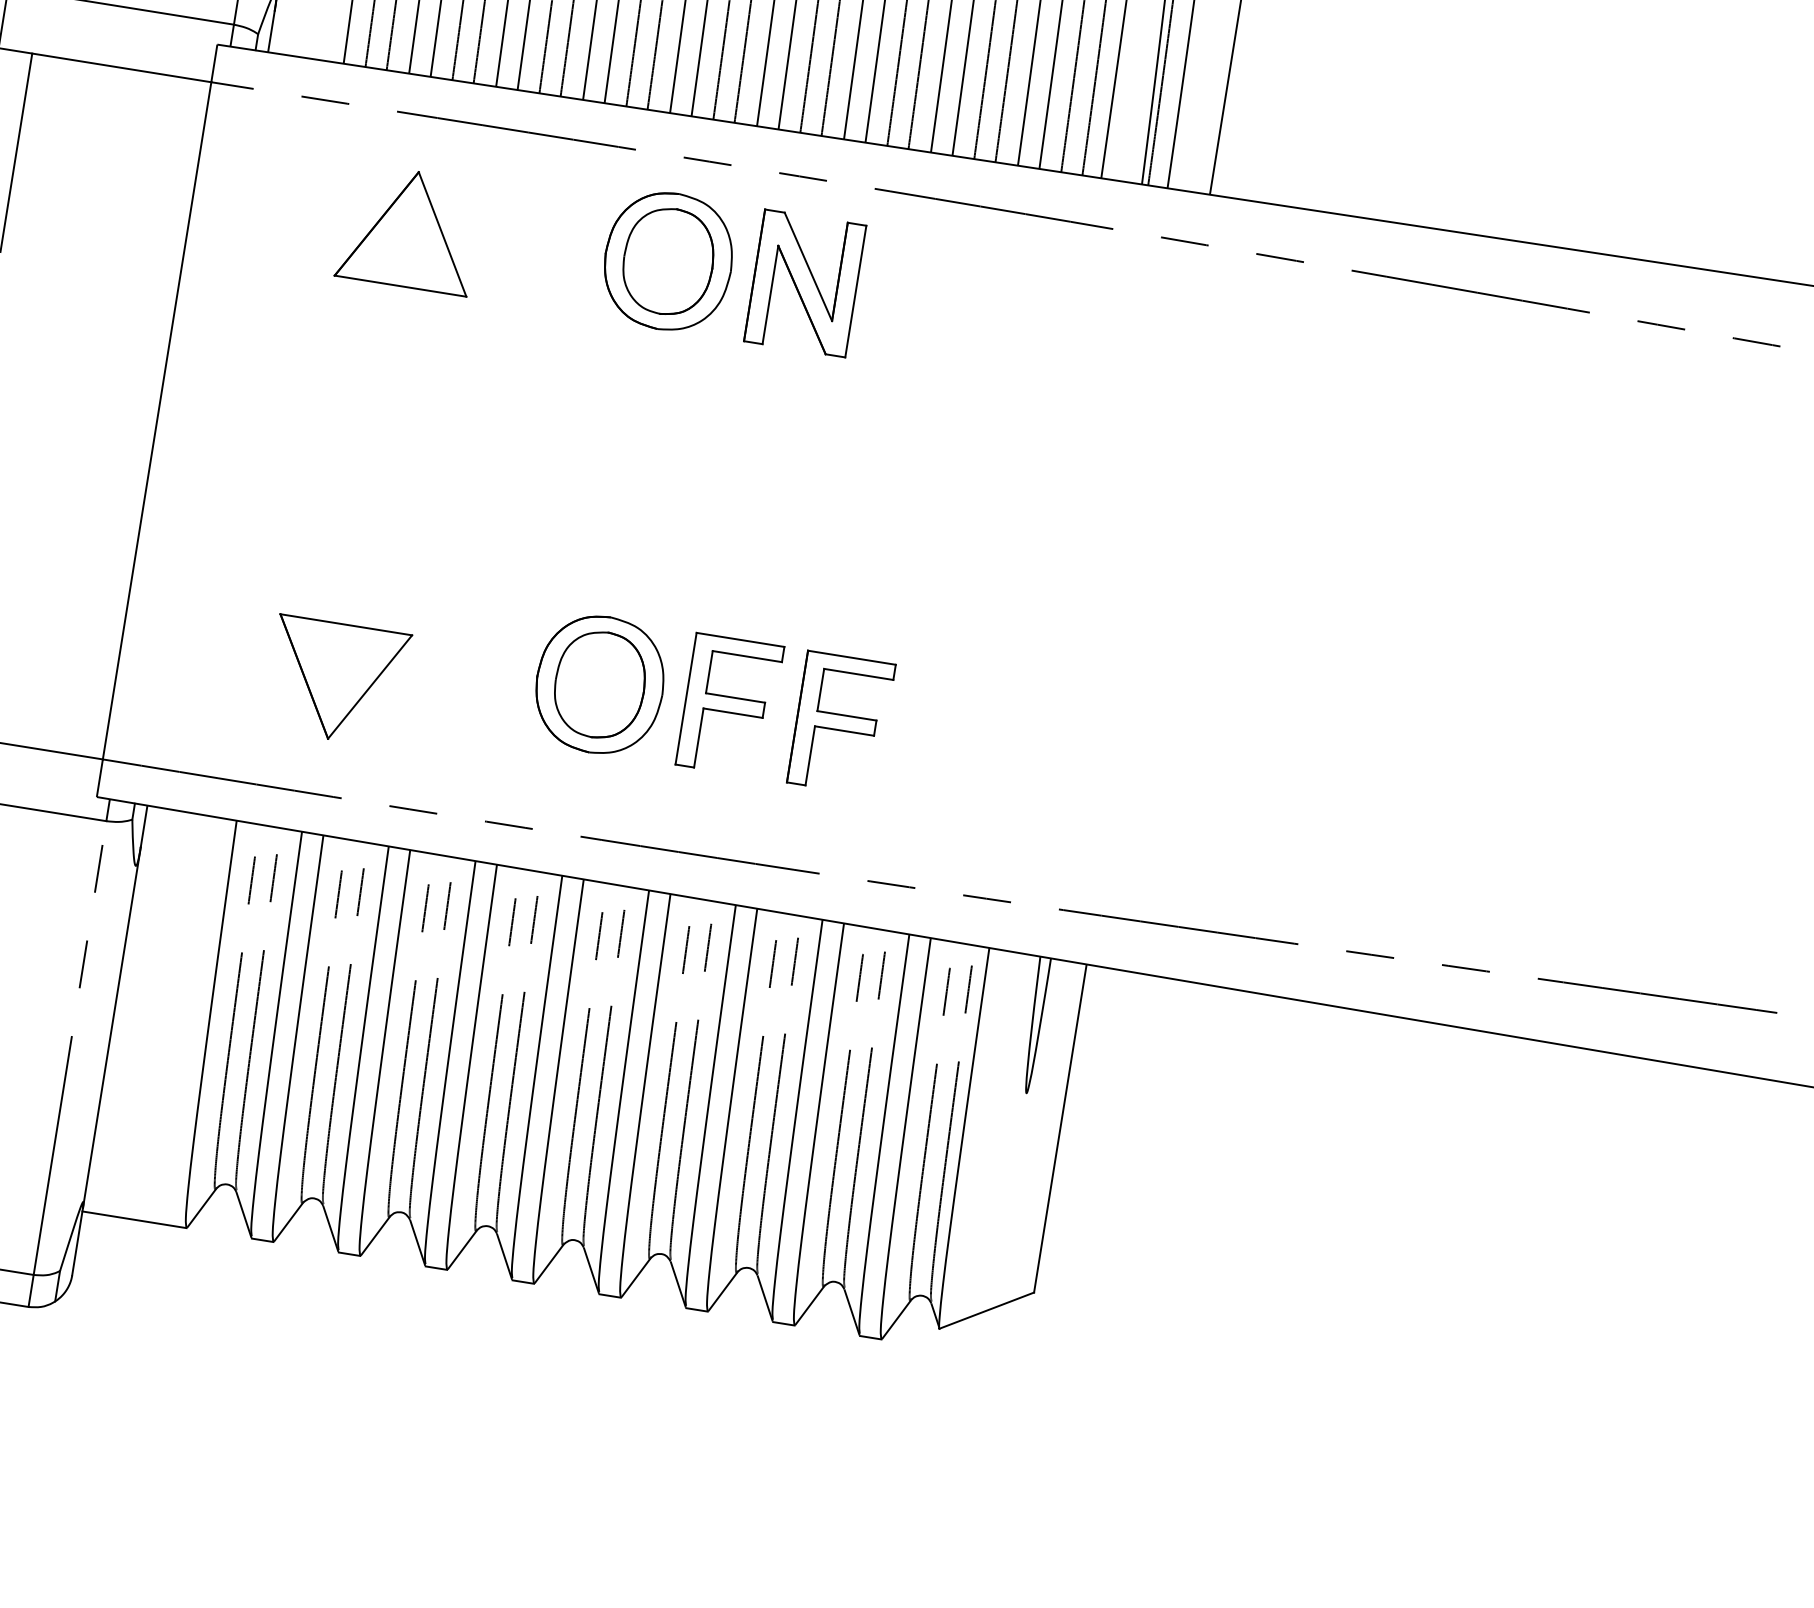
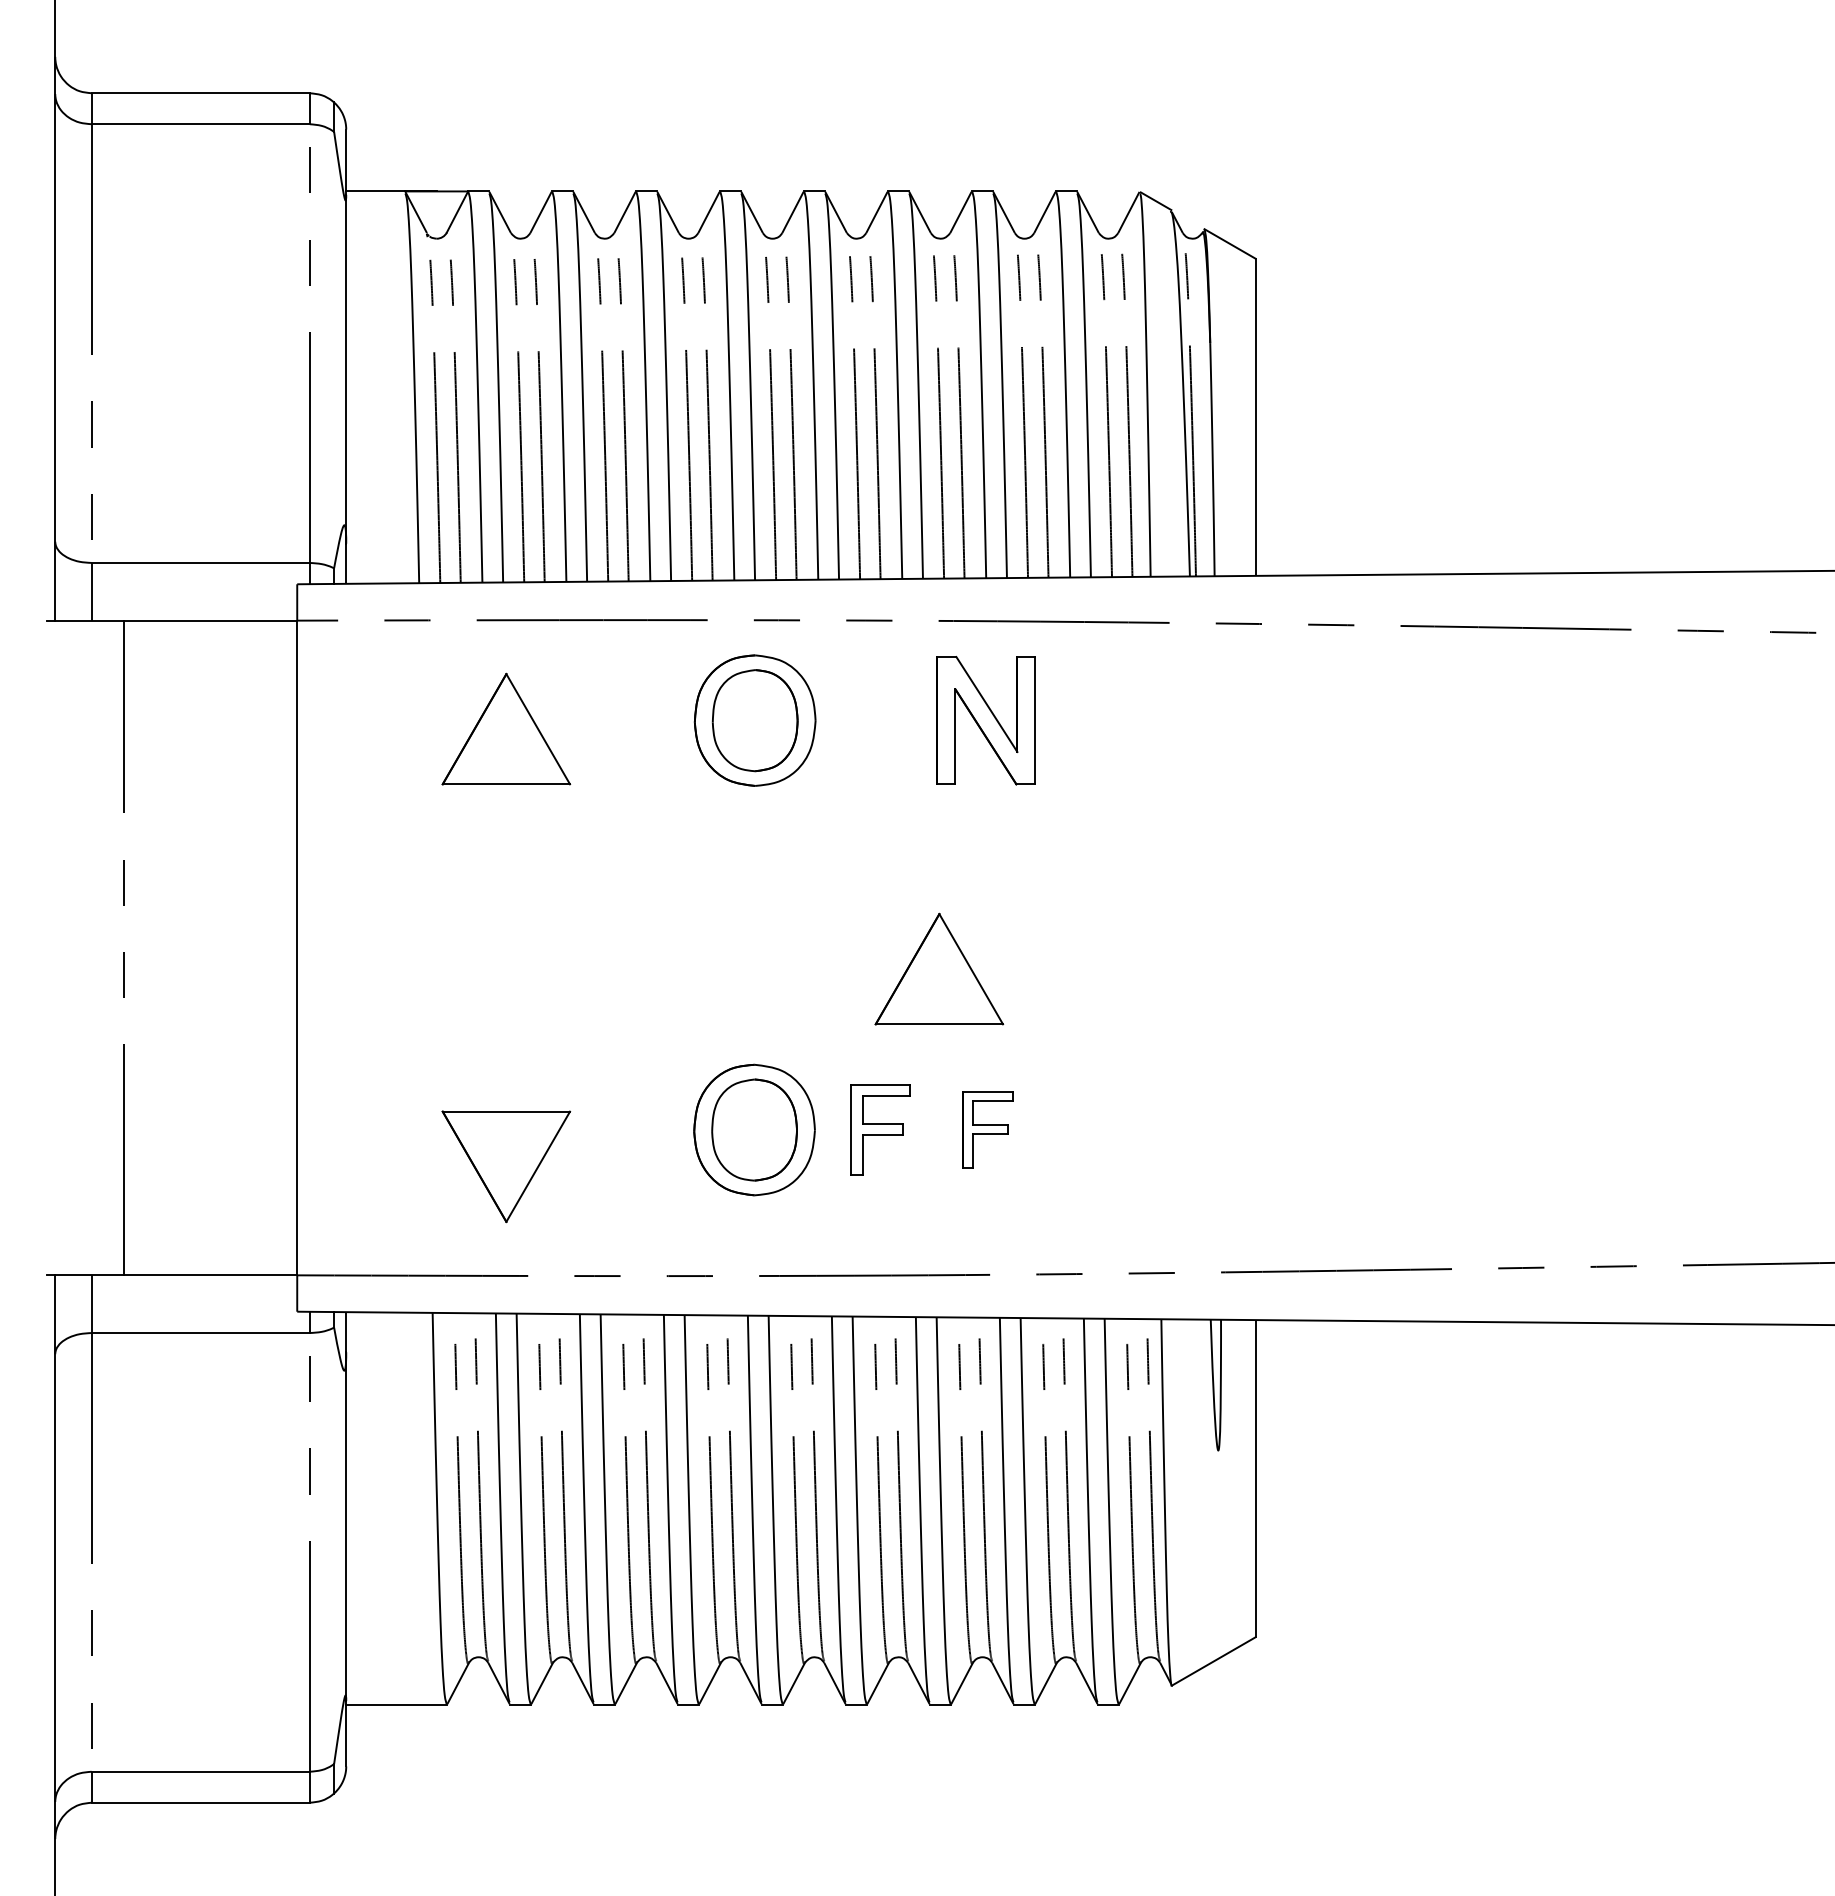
part: (804, 283) -> (985, 720), moved
part: (818, 548) -> (939, 968), added
part: (730, 705) -> (880, 1129), size x0.7
part: (840, 722) -> (987, 1129), size x0.6

